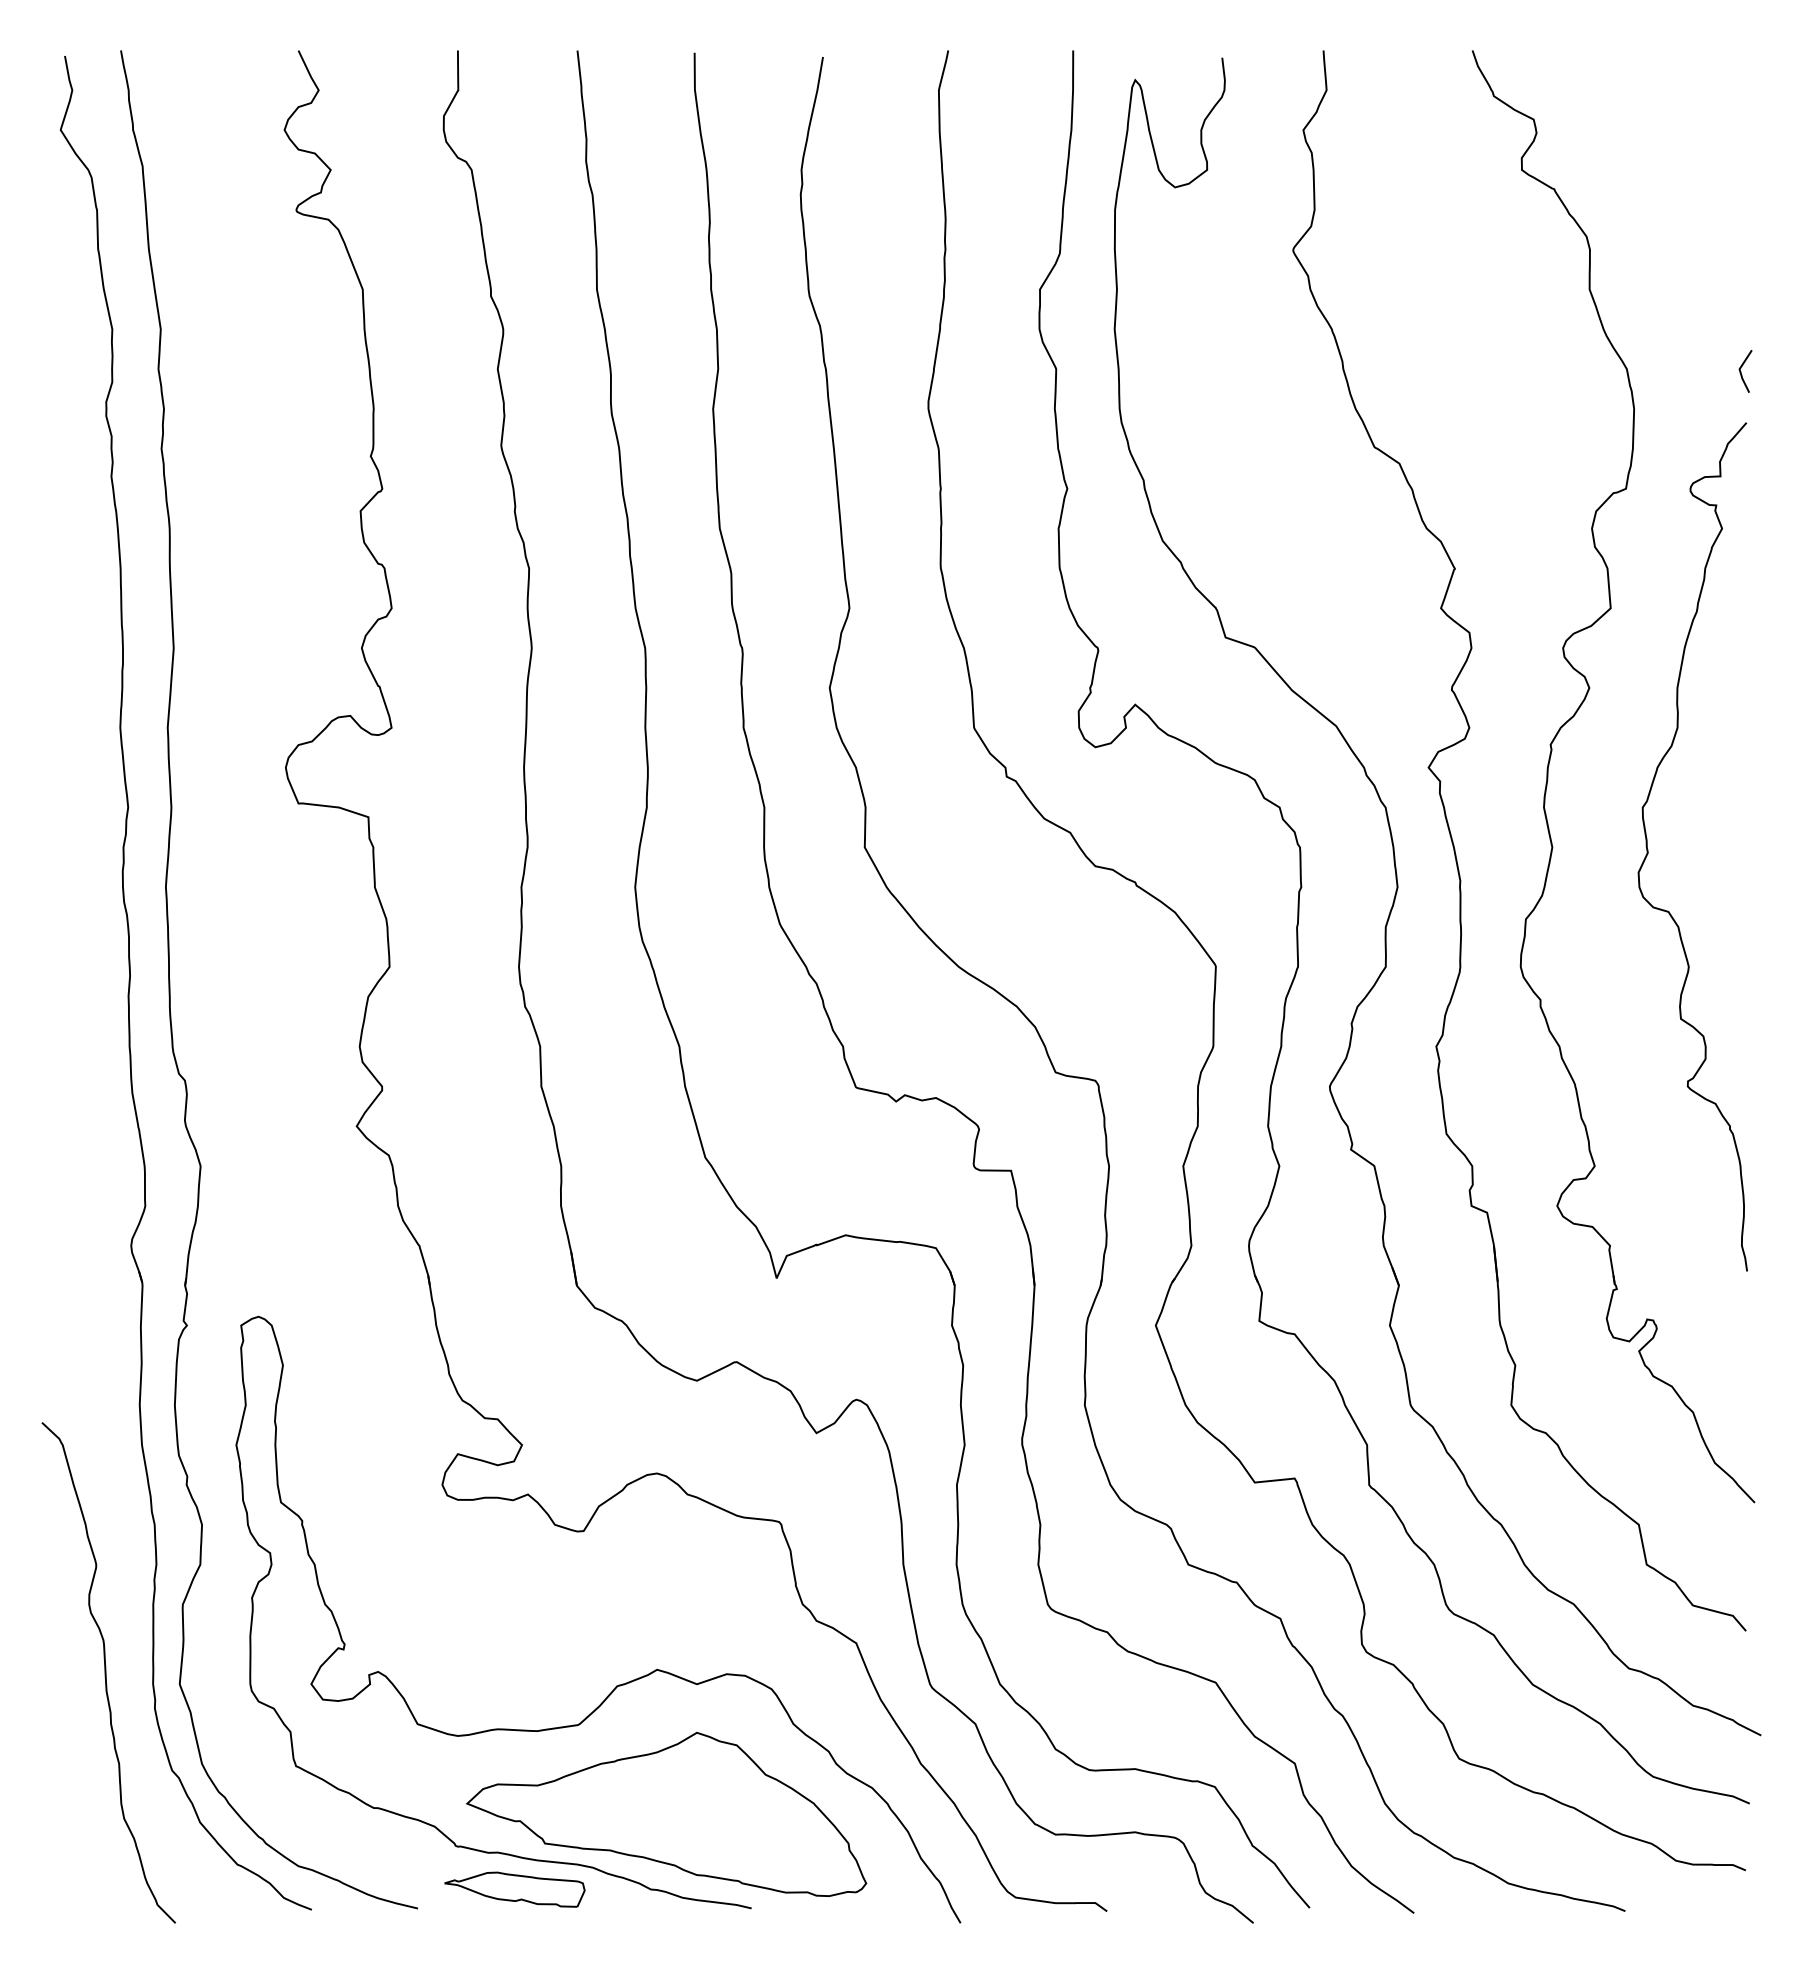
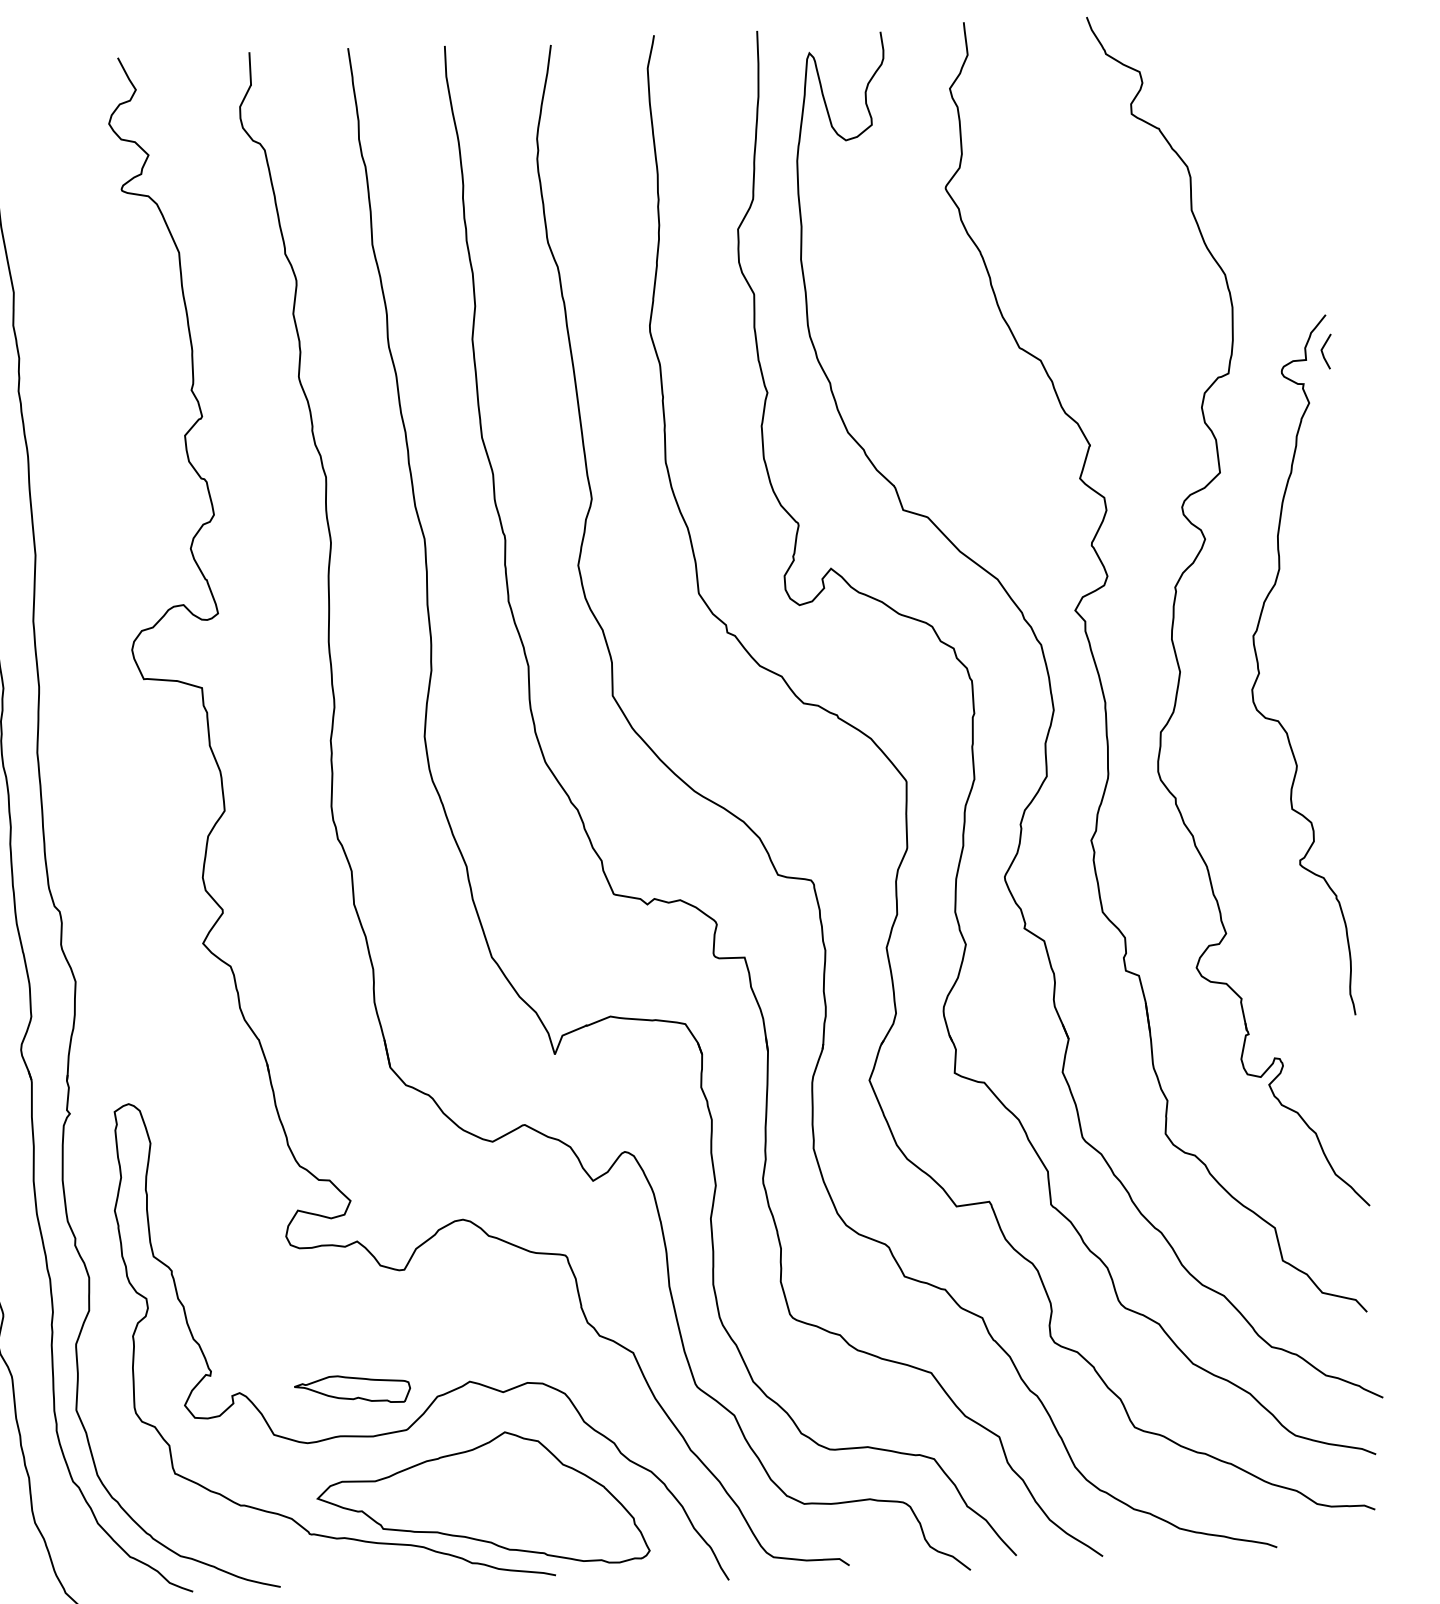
line: (1741, 371) -> (1323, 351), moved
part: (514, 1889) -> (352, 1389), moved

